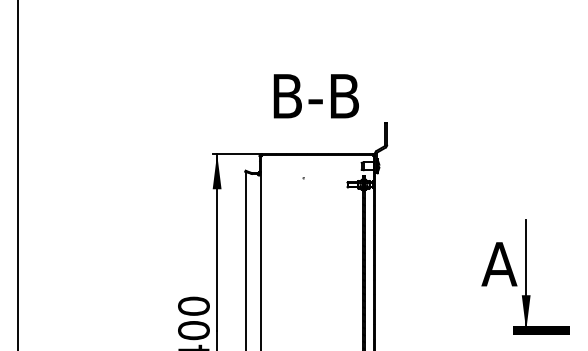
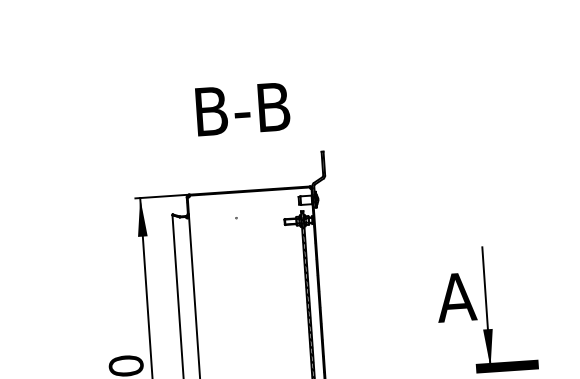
text: (315, 96) -> (242, 109), moved

